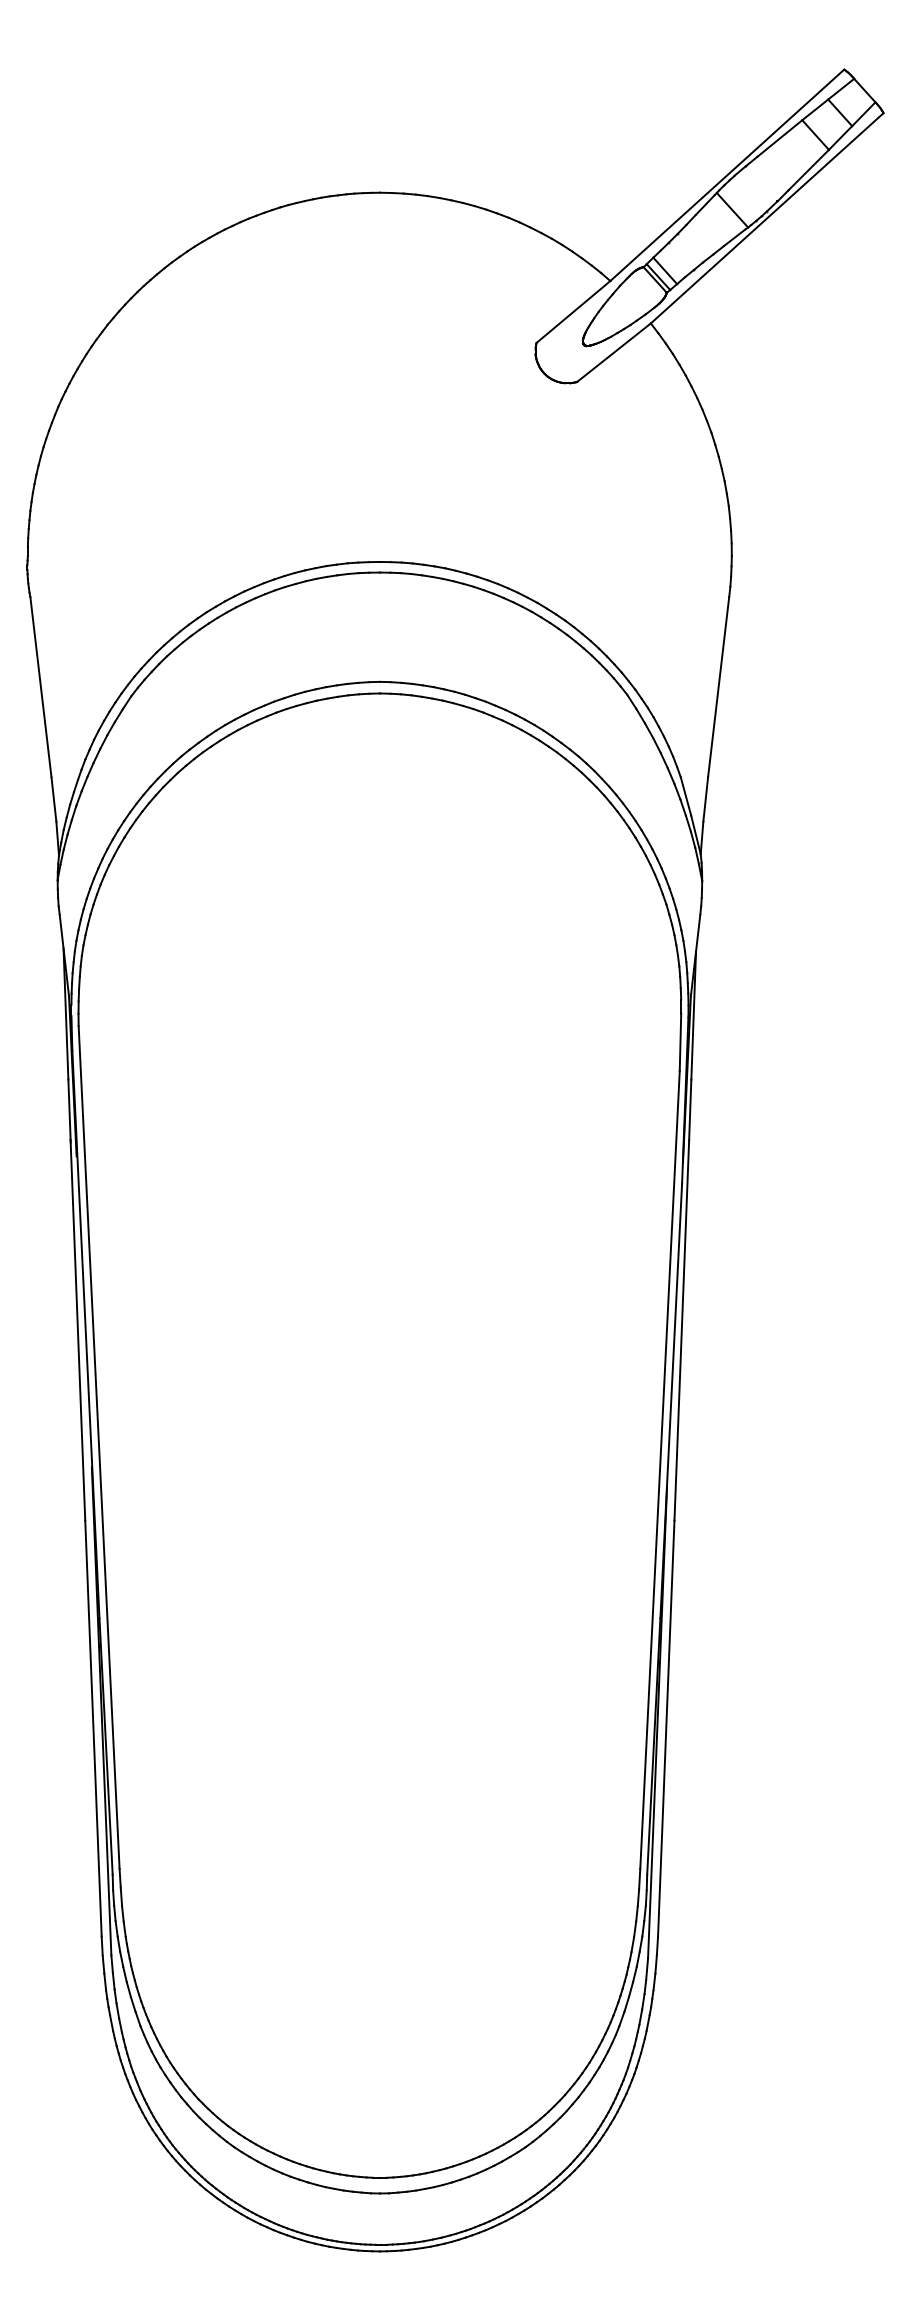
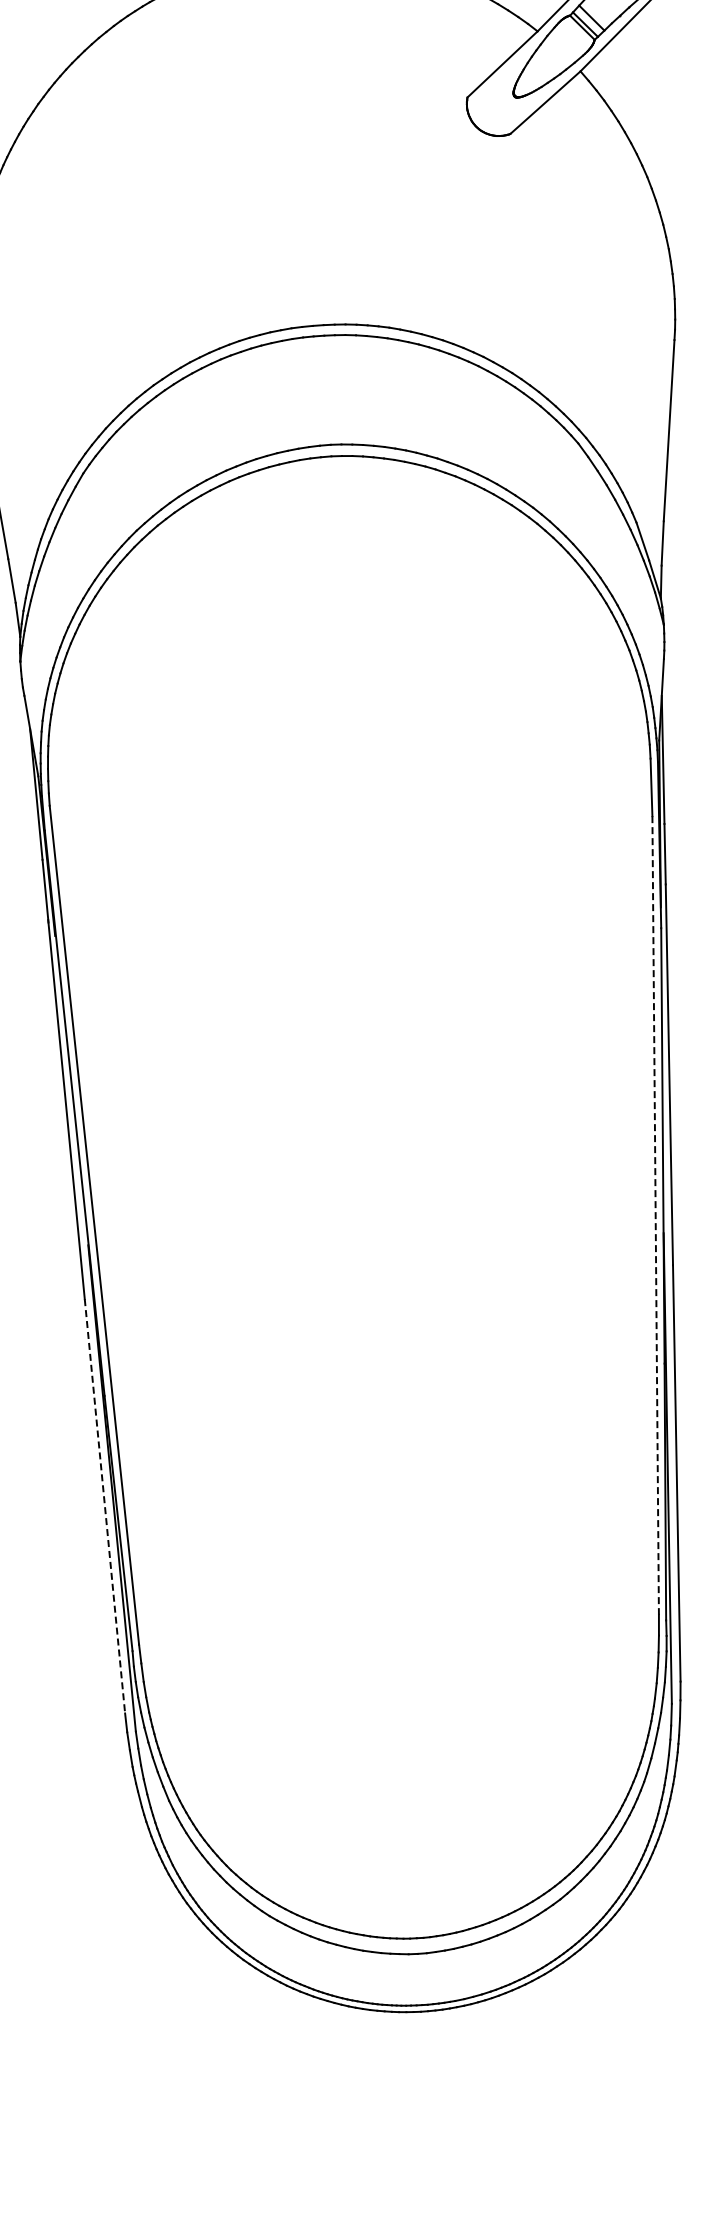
line: (659, 1470) -> (655, 1216), solid -> dashed
line: (93, 1729) -> (105, 1507), solid -> dashed

